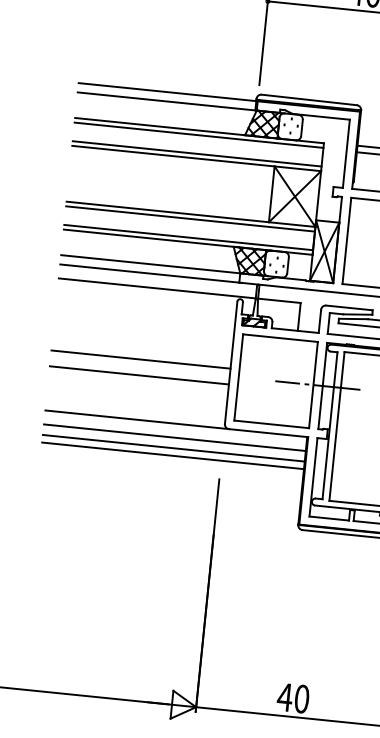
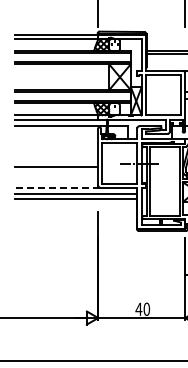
line: (141, 358) -> (56, 159), removed
line: (137, 419) -> (57, 187), solid -> dashed
line: (172, 455) -> (75, 202), removed

